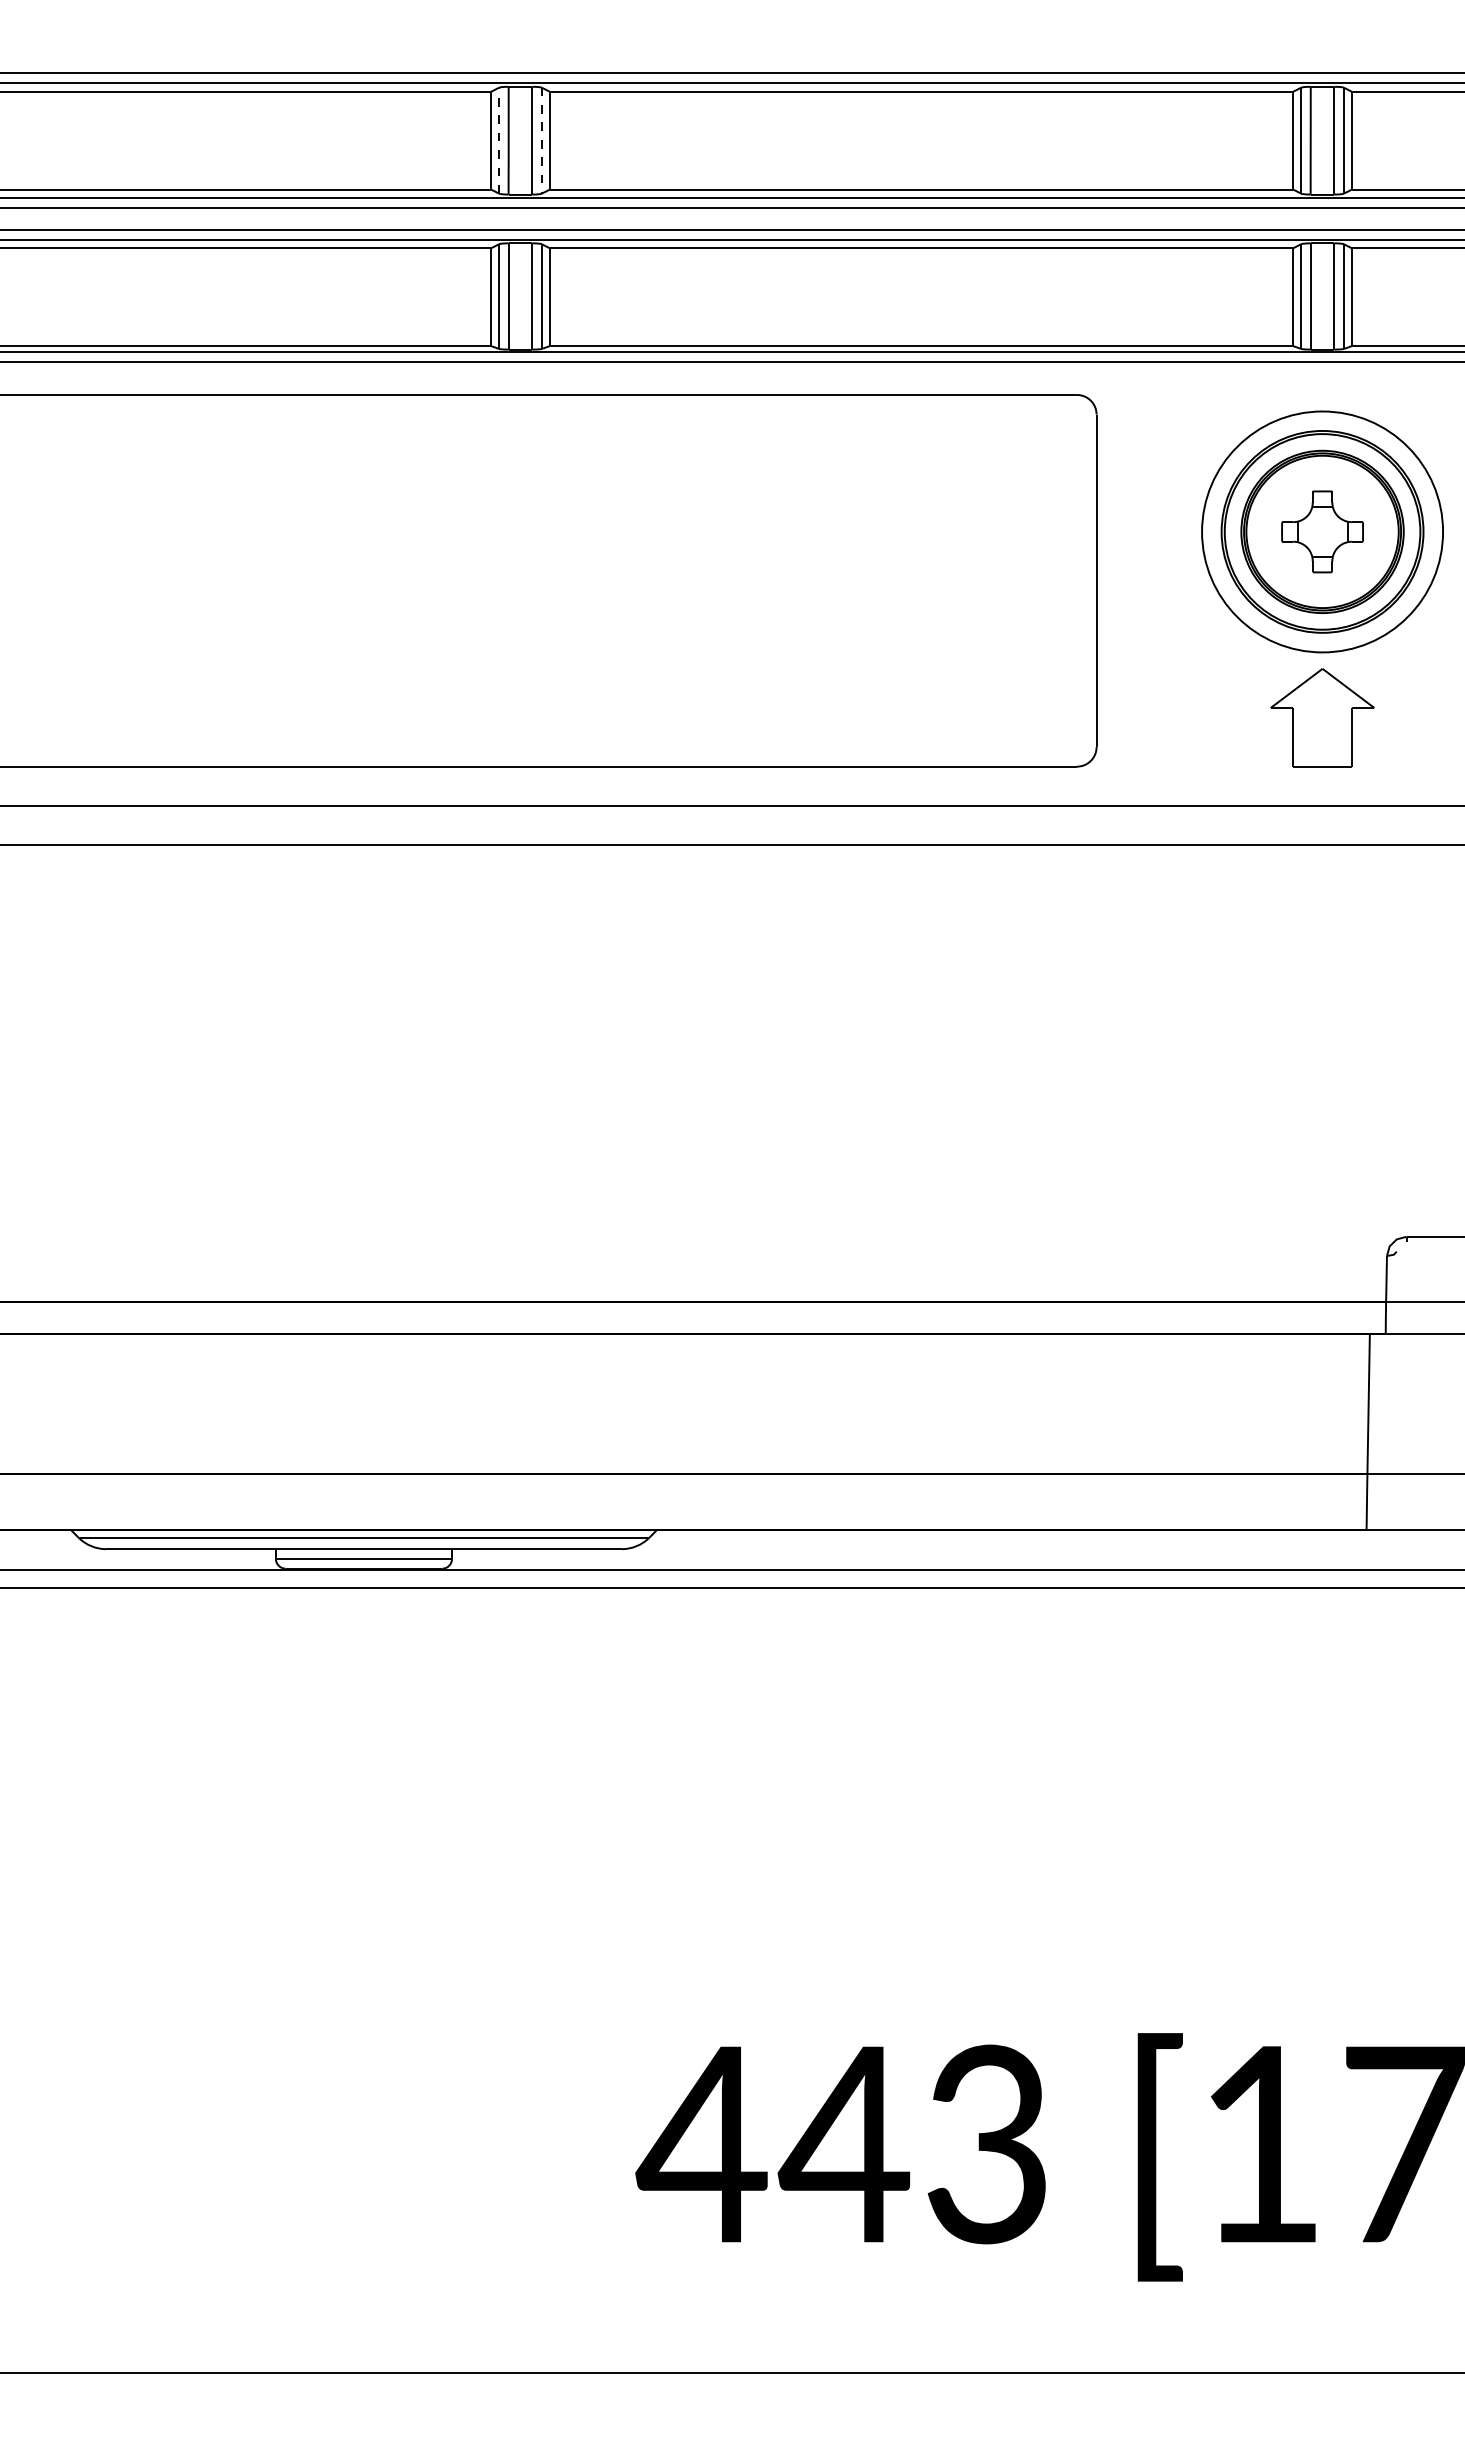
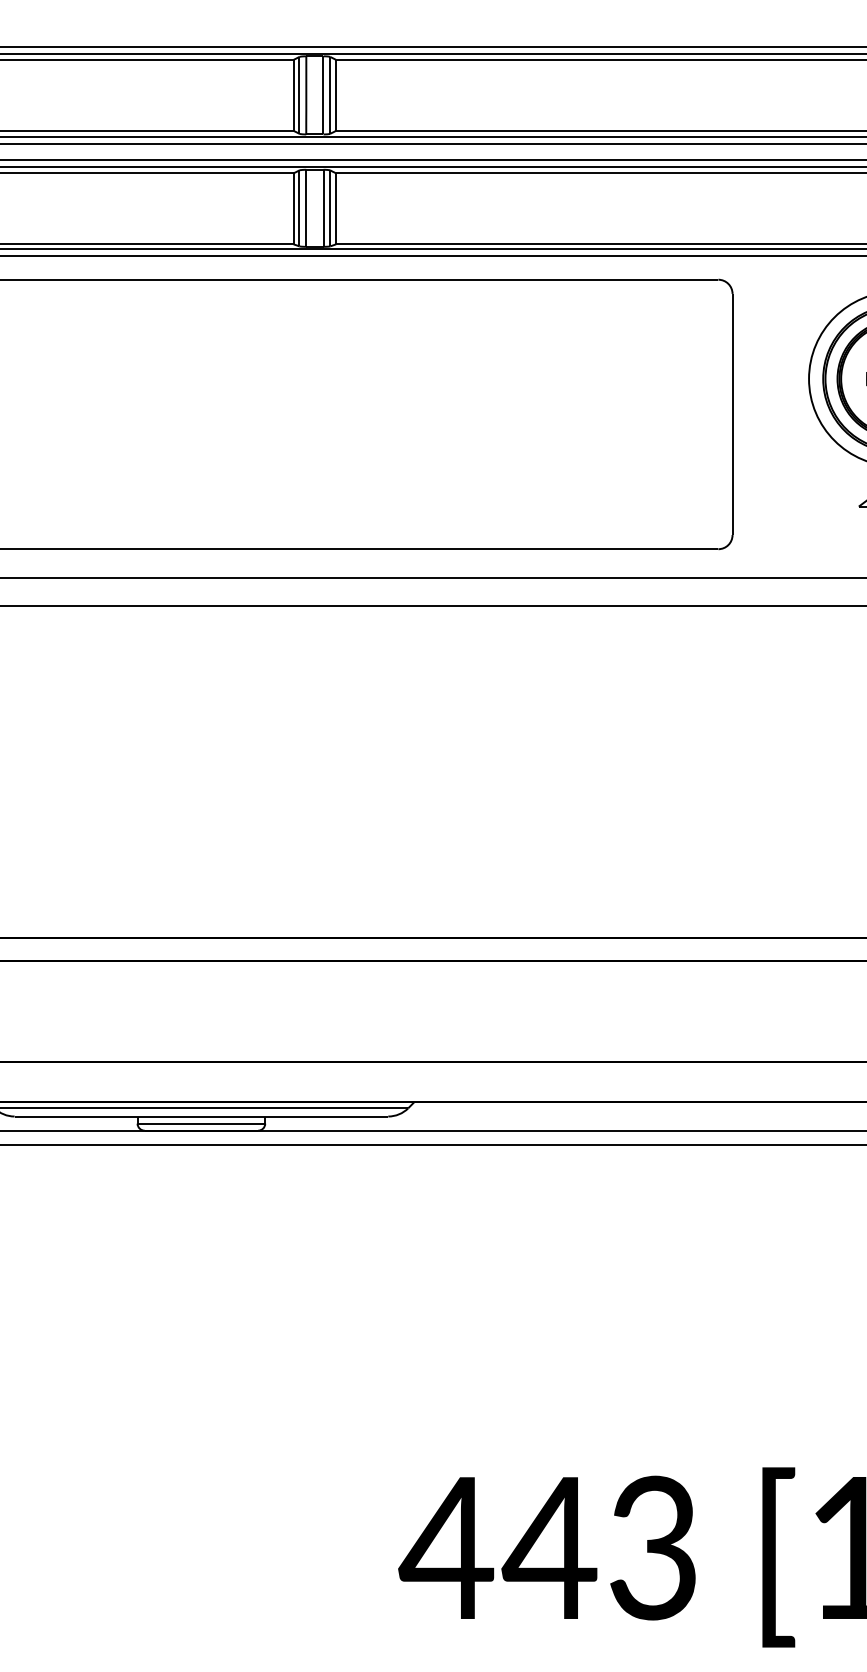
line: (499, 140) -> (299, 95), dashed -> solid
line: (541, 140) -> (330, 95), dashed -> solid

